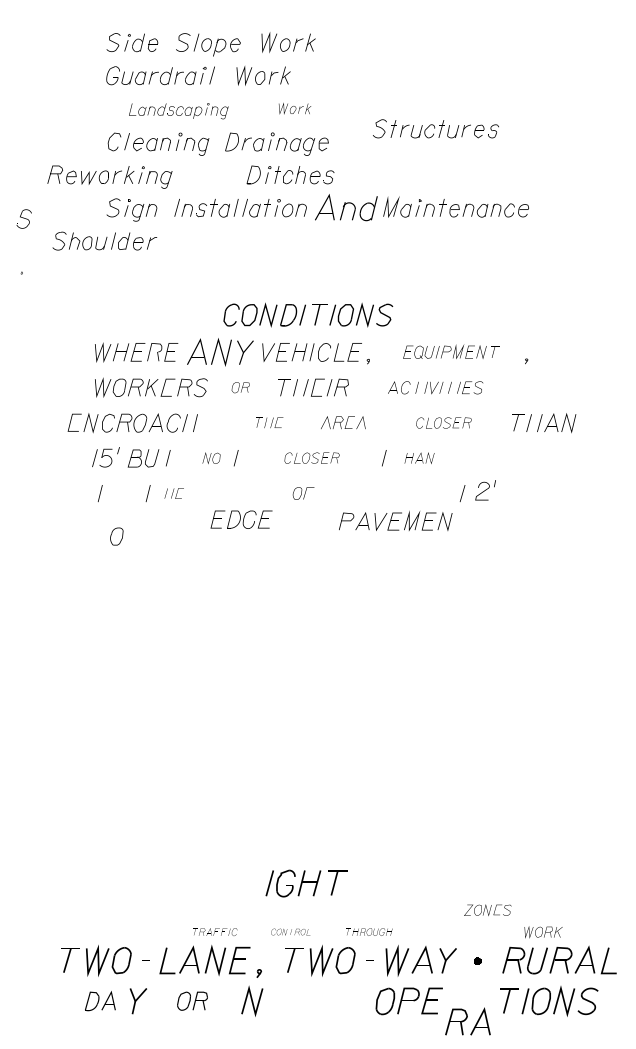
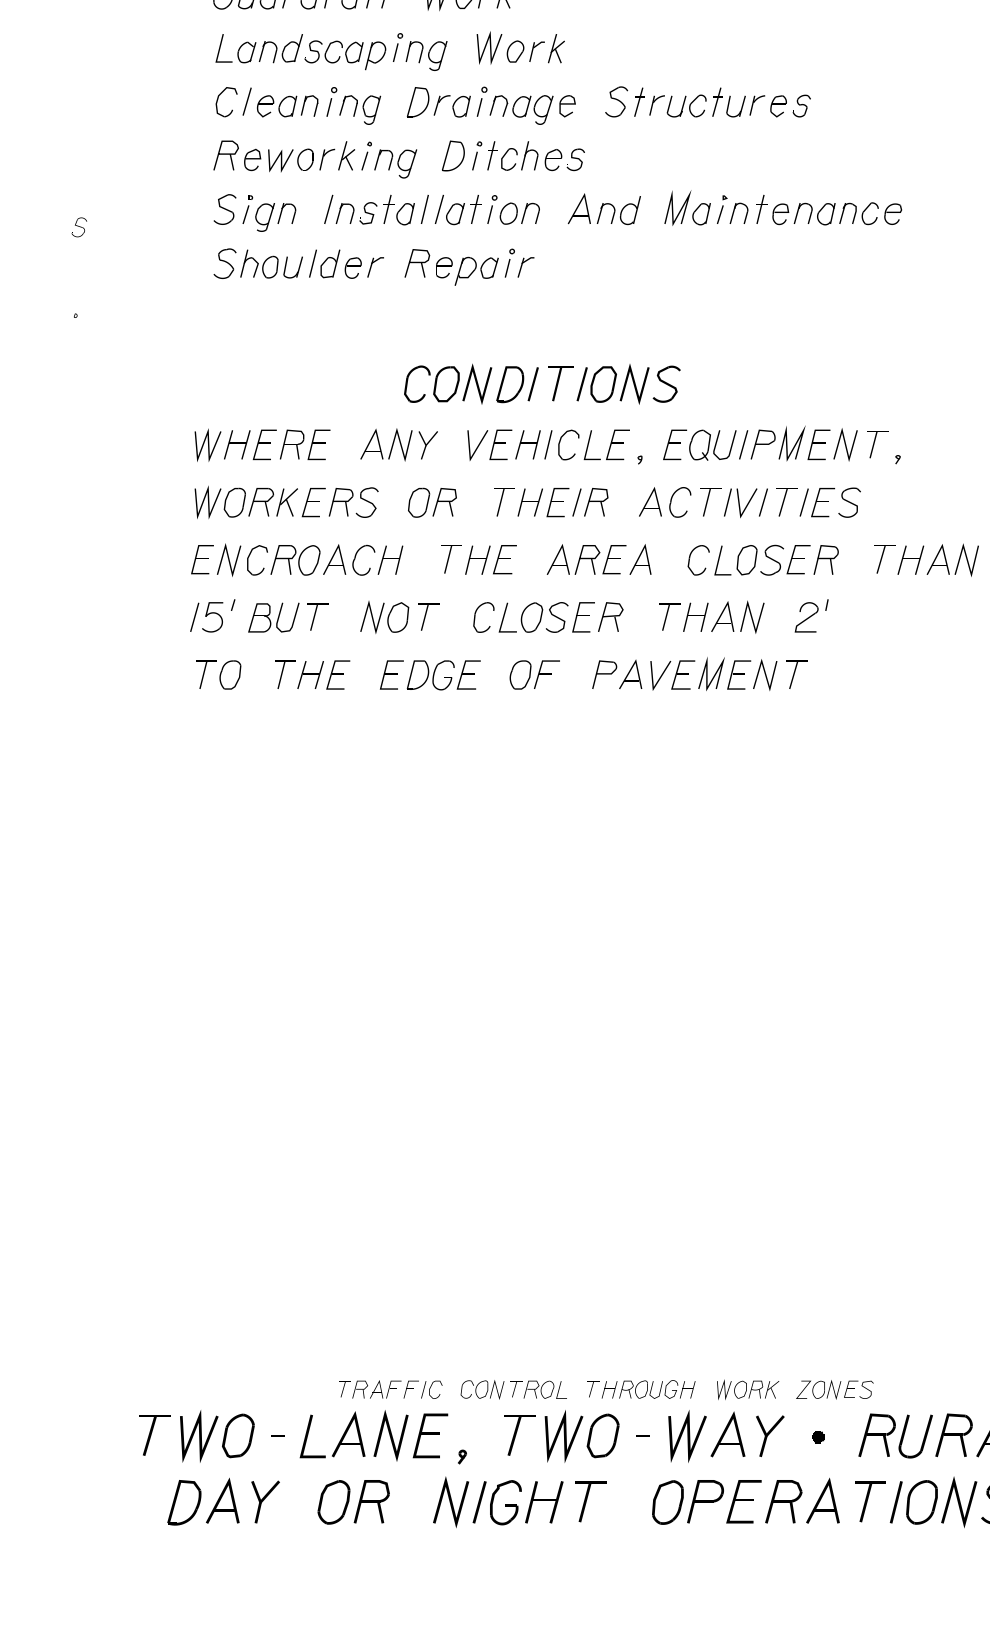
part: (294, 108) -> (519, 47), size x1.67
part: (178, 110) -> (330, 50), size x1.43
part: (435, 128) -> (707, 101), moved
part: (109, 176) -> (314, 158), moved
part: (346, 207) -> (604, 208), size x0.71
part: (23, 218) -> (78, 226), size x0.62
part: (104, 240) -> (298, 262), moved
part: (263, 243) -> (469, 267), added
part: (451, 351) -> (775, 443), size x1.43
part: (220, 352) -> (399, 445), size x0.71
part: (240, 387) -> (431, 502), size x1.67
part: (435, 387) -> (749, 502), size x1.43
part: (269, 422) -> (479, 559), size x1.67
part: (343, 422) -> (599, 559), size x1.43
part: (443, 422) -> (762, 559), size x1.67
part: (132, 423) -> (296, 560), moved
part: (312, 457) -> (549, 616), size x1.67
part: (211, 458) -> (384, 617), size x1.67
part: (419, 458) -> (723, 617), size x1.67
part: (485, 490) -> (811, 616), moved
part: (174, 493) -> (324, 674), size x1.67
part: (303, 493) -> (534, 674), size x1.43
part: (241, 519) -> (430, 674), moved
part: (395, 520) -> (684, 673), moved
part: (116, 536) -> (229, 674), moved
part: (306, 883) -> (539, 1502), moved
part: (487, 909) -> (834, 1388), moved
part: (215, 931) -> (391, 1388), size x1.43
part: (290, 931) -> (513, 1388), size x1.67
part: (369, 931) -> (642, 1388), size x1.43
part: (543, 932) -> (747, 1390), moved
part: (100, 1000) -> (203, 1500), size x1.43
part: (192, 1000) -> (353, 1500), size x1.43
part: (467, 1021) -> (801, 1500), moved

